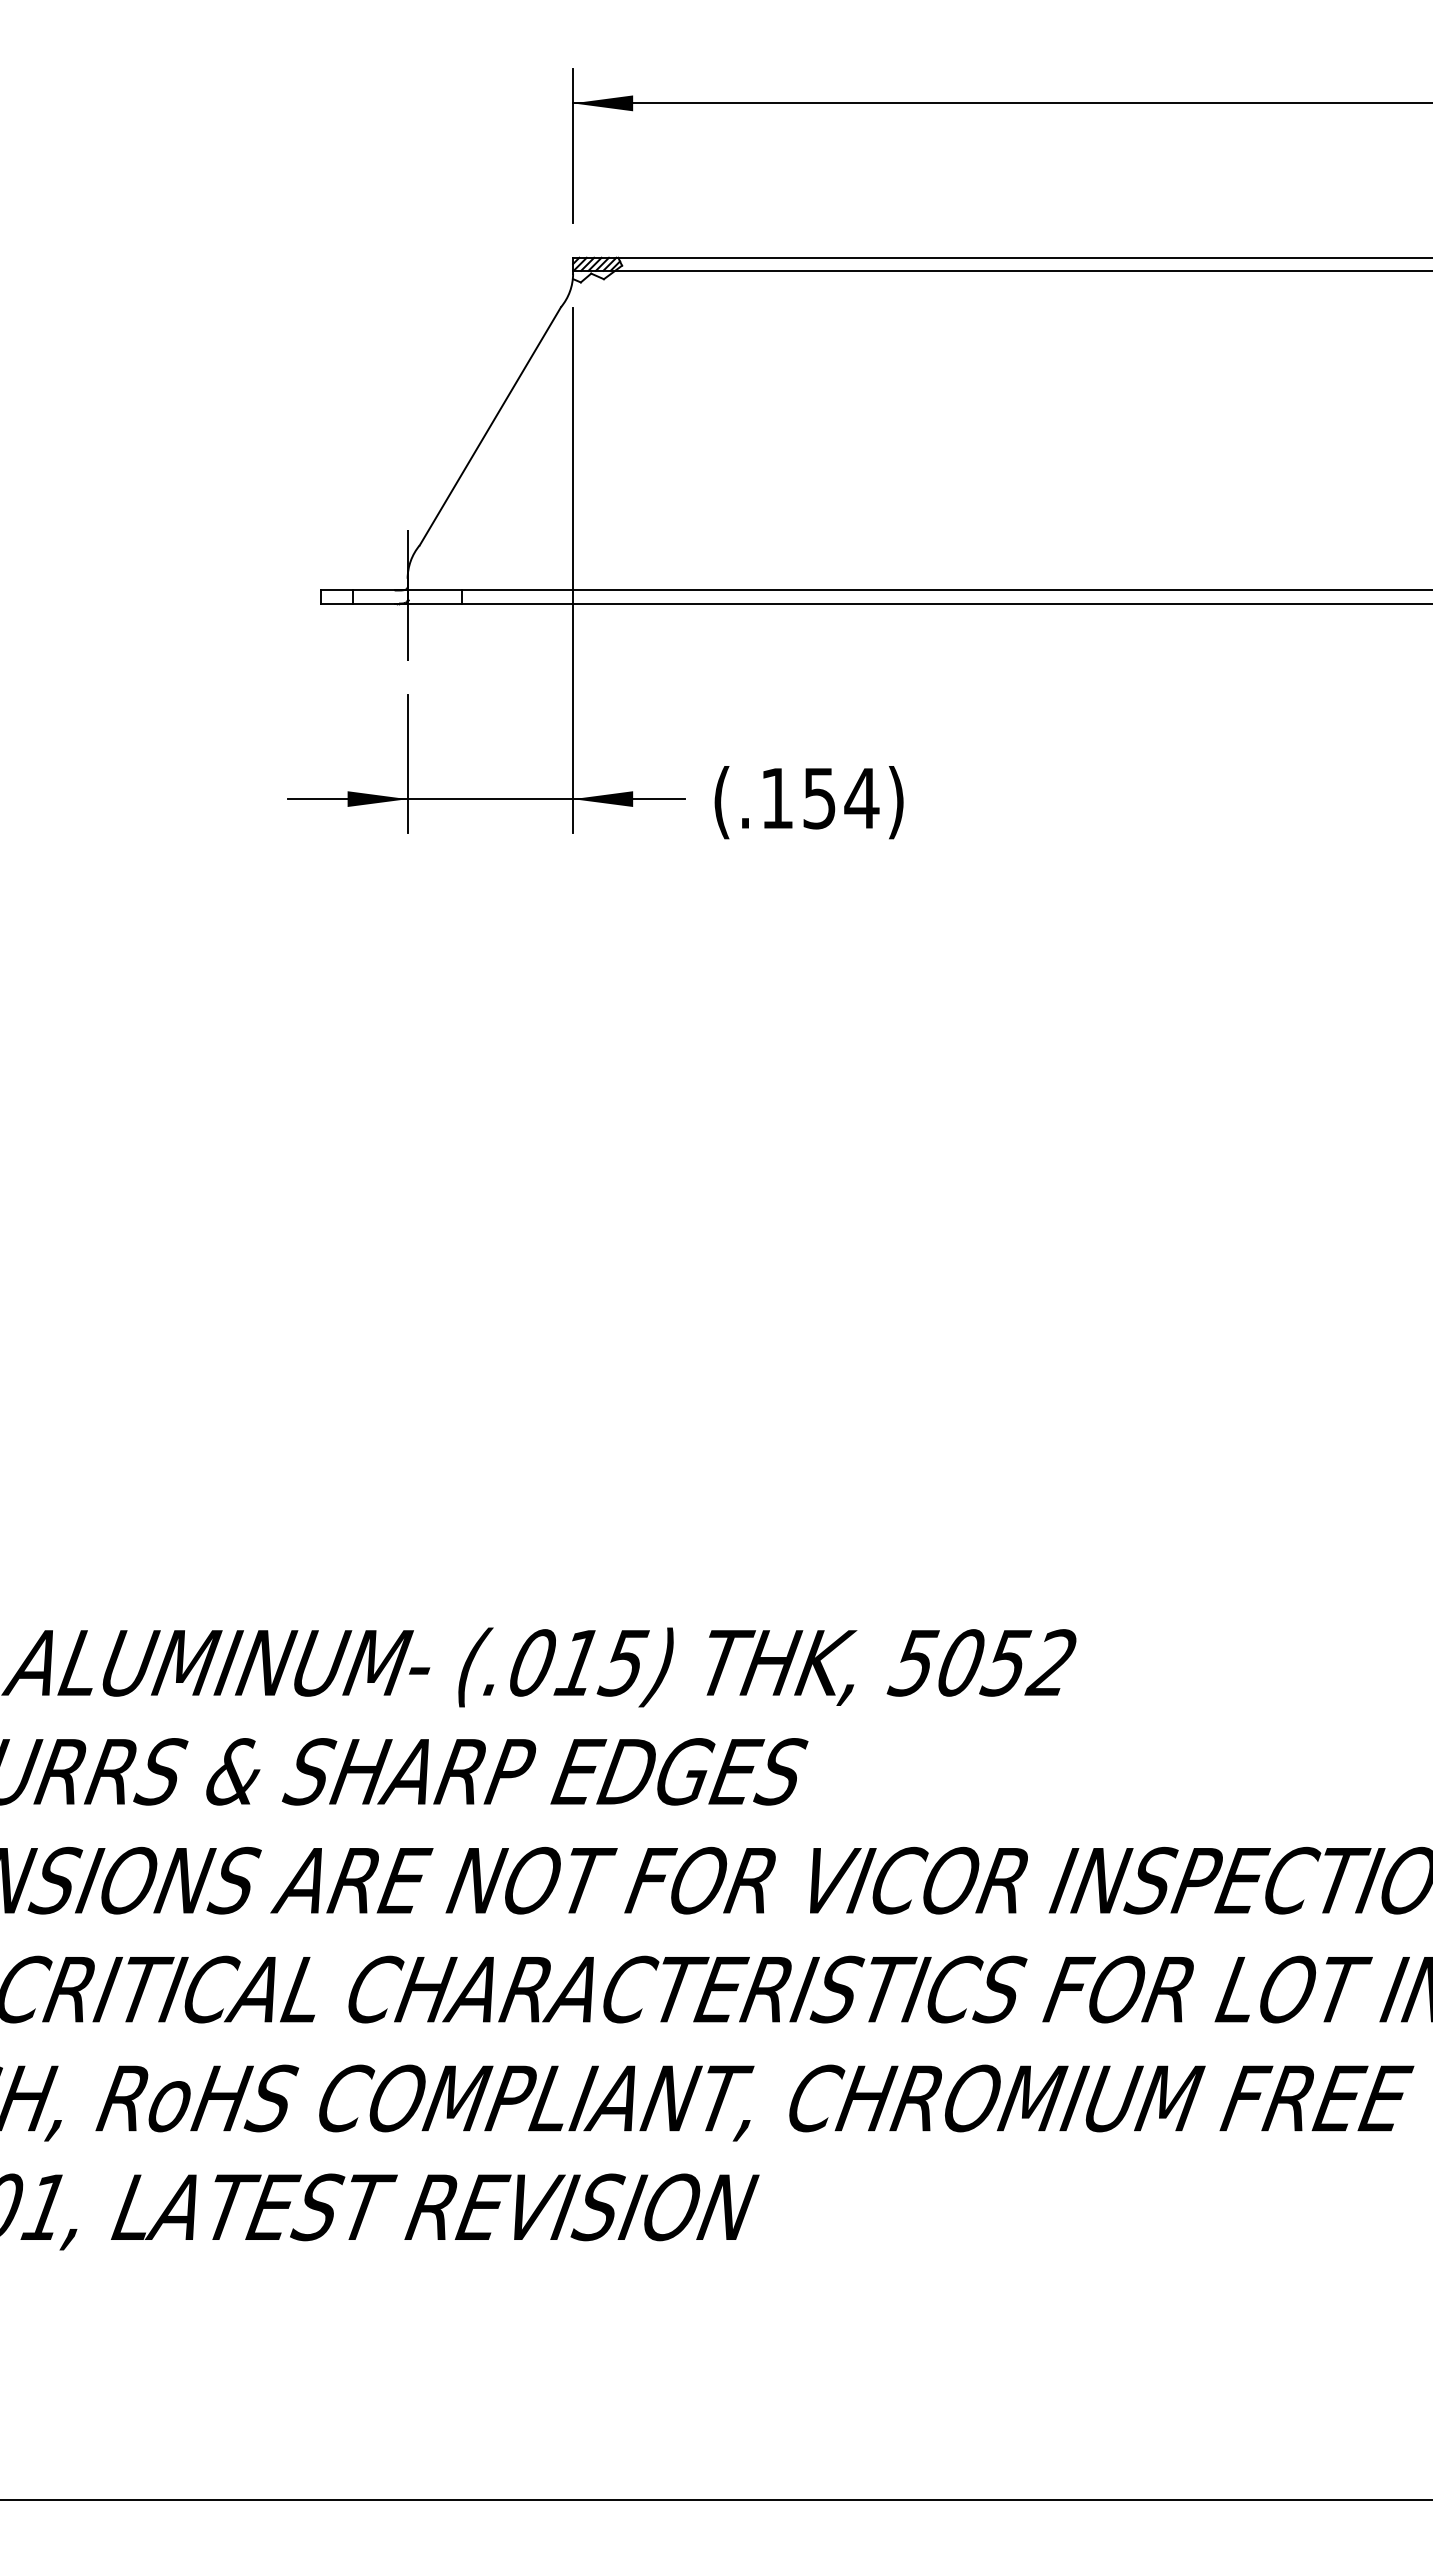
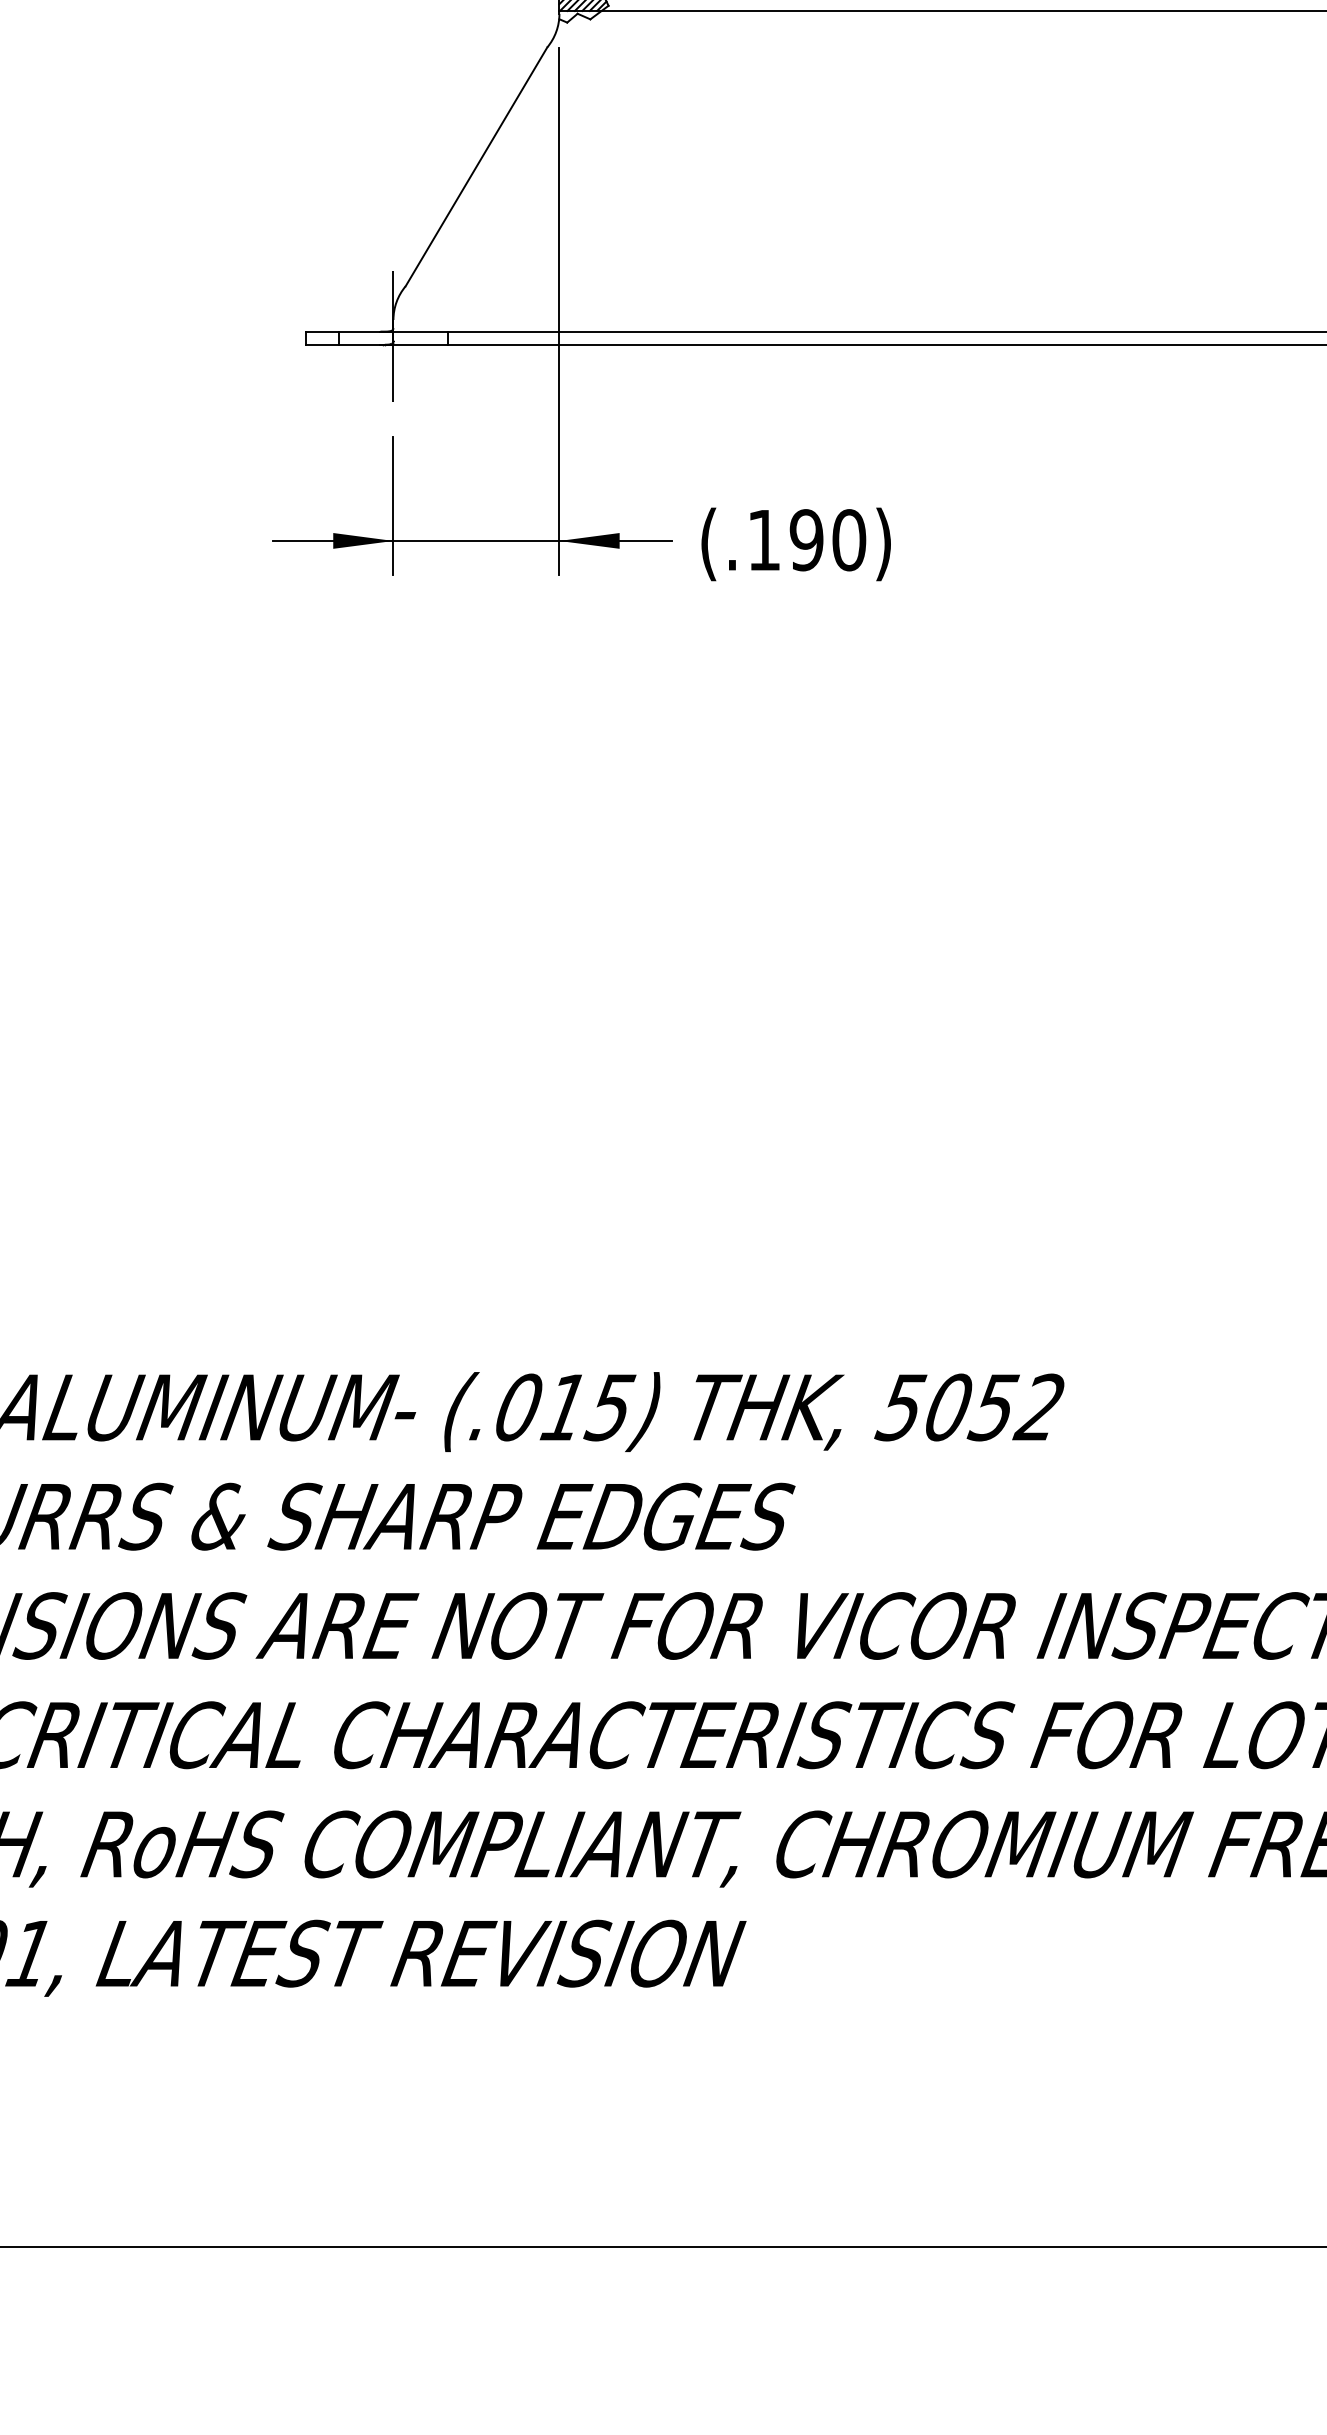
text: (840, 798) -> (827, 540), .154 -> .190

